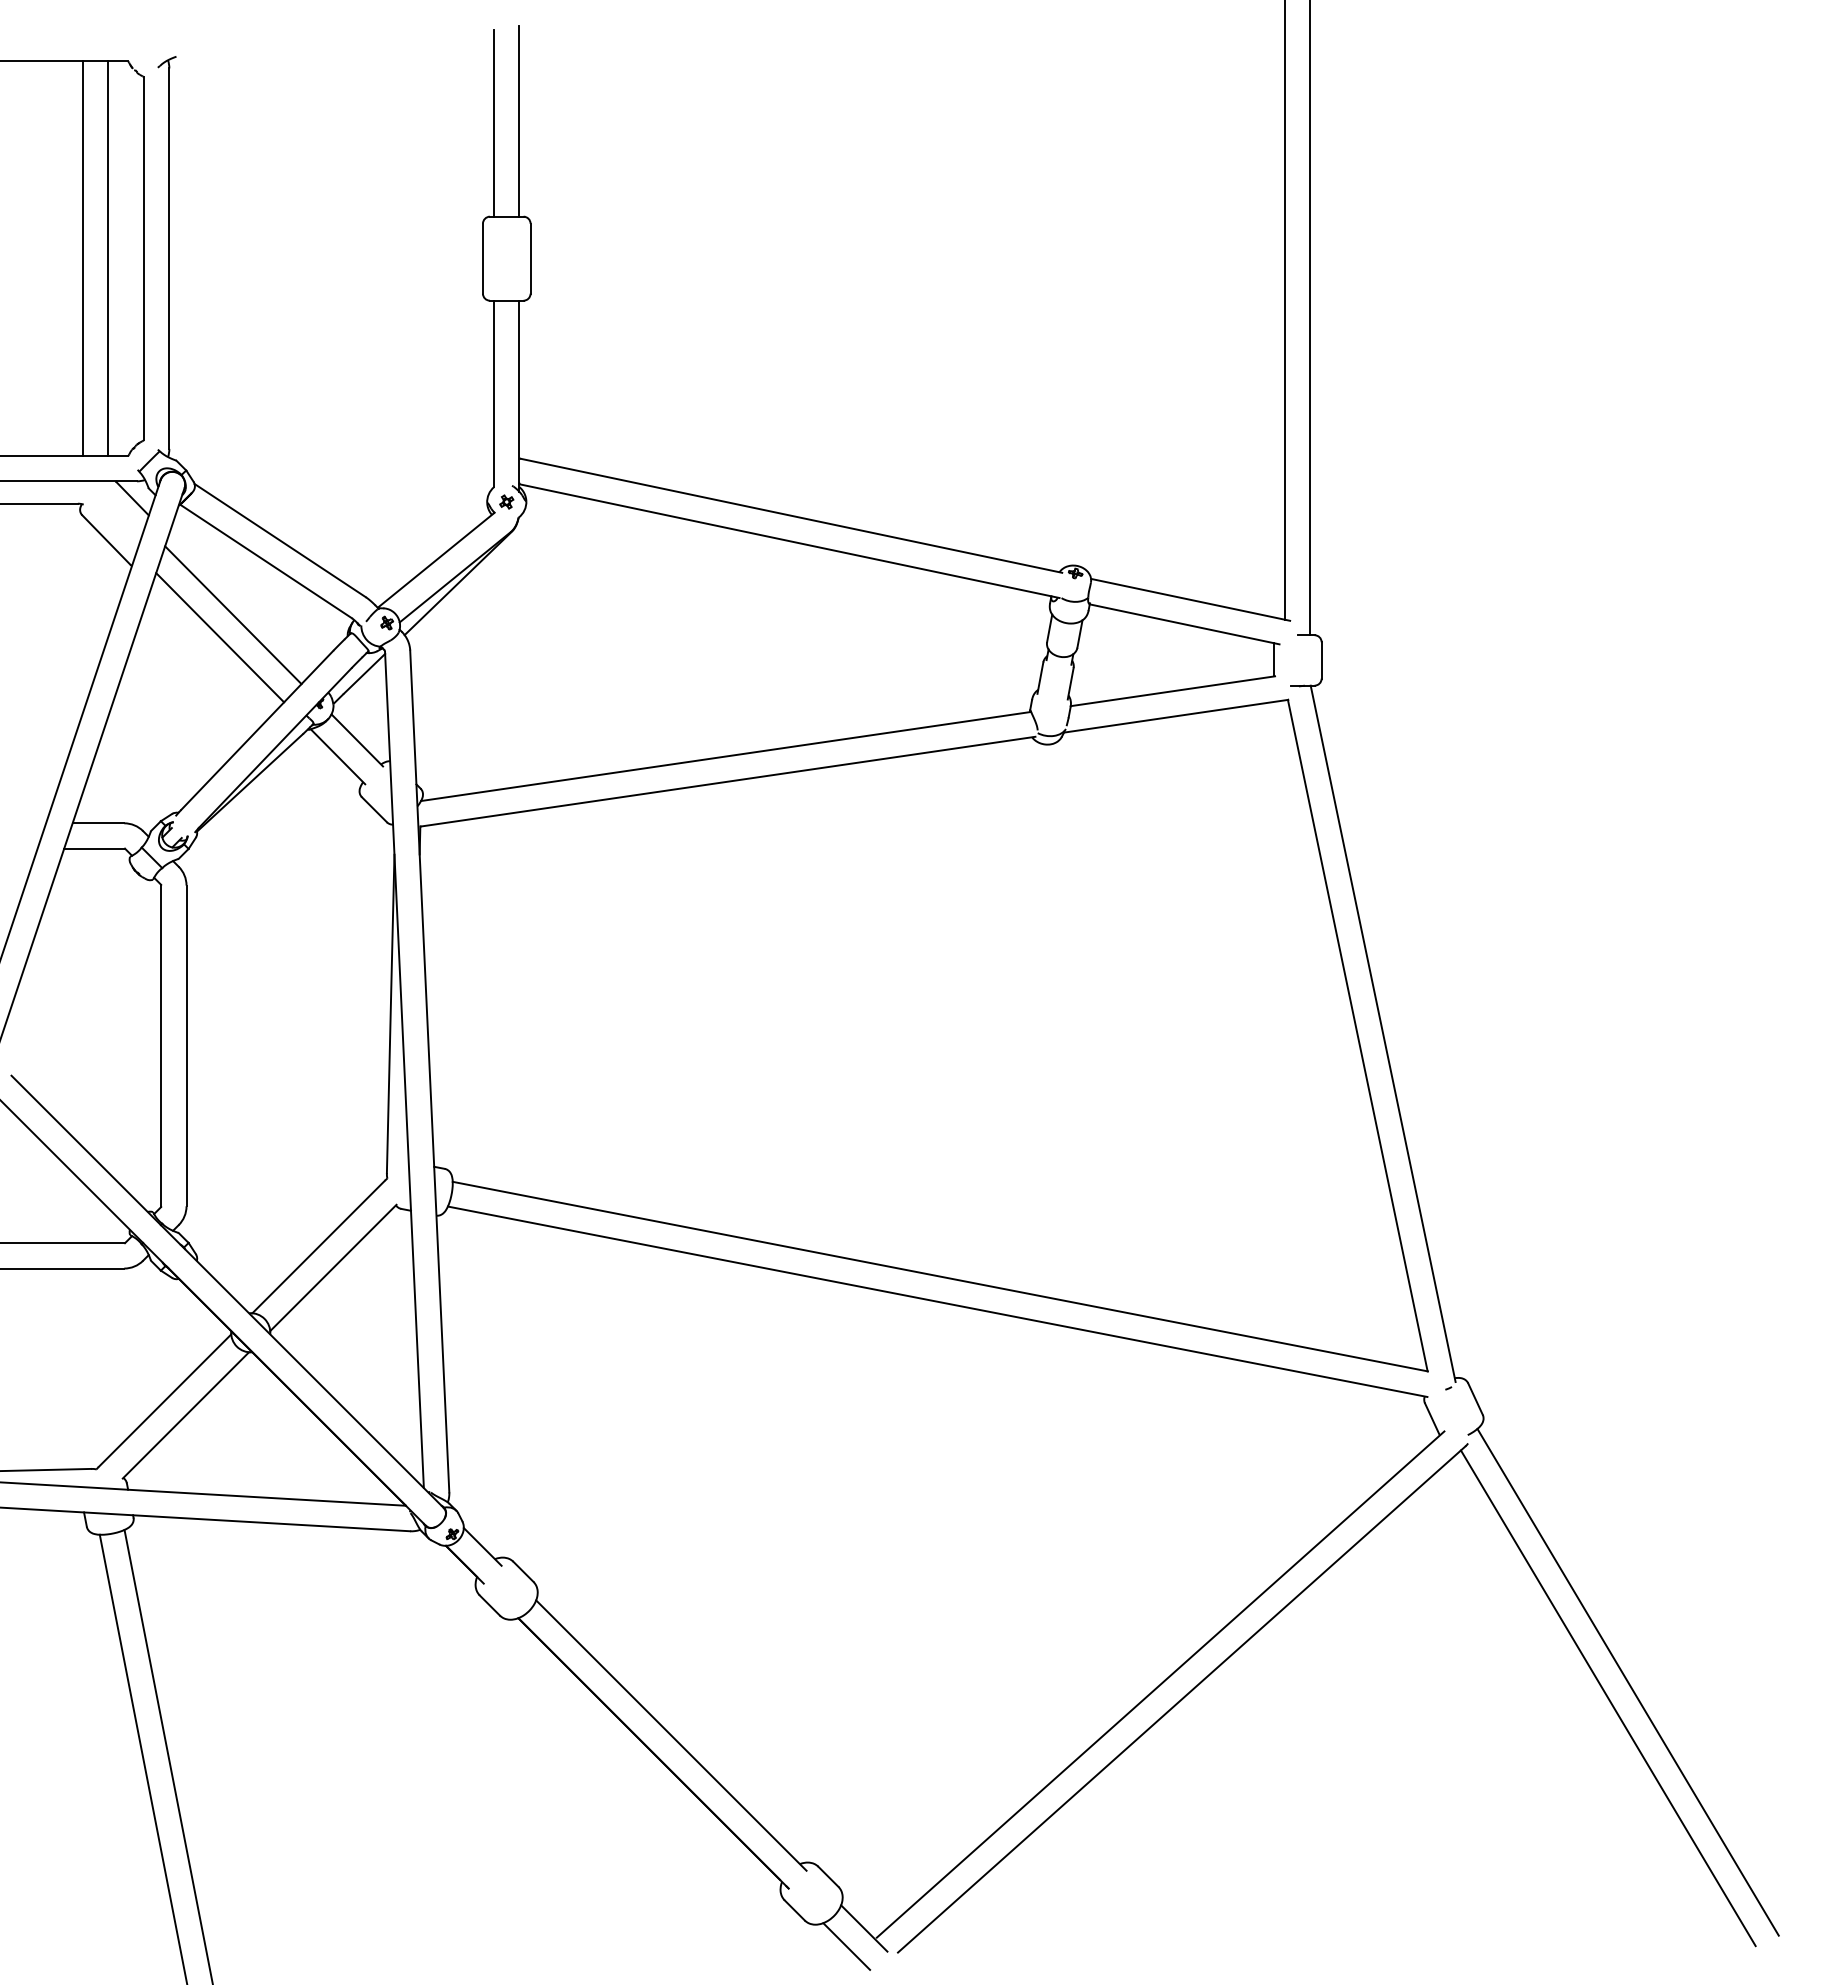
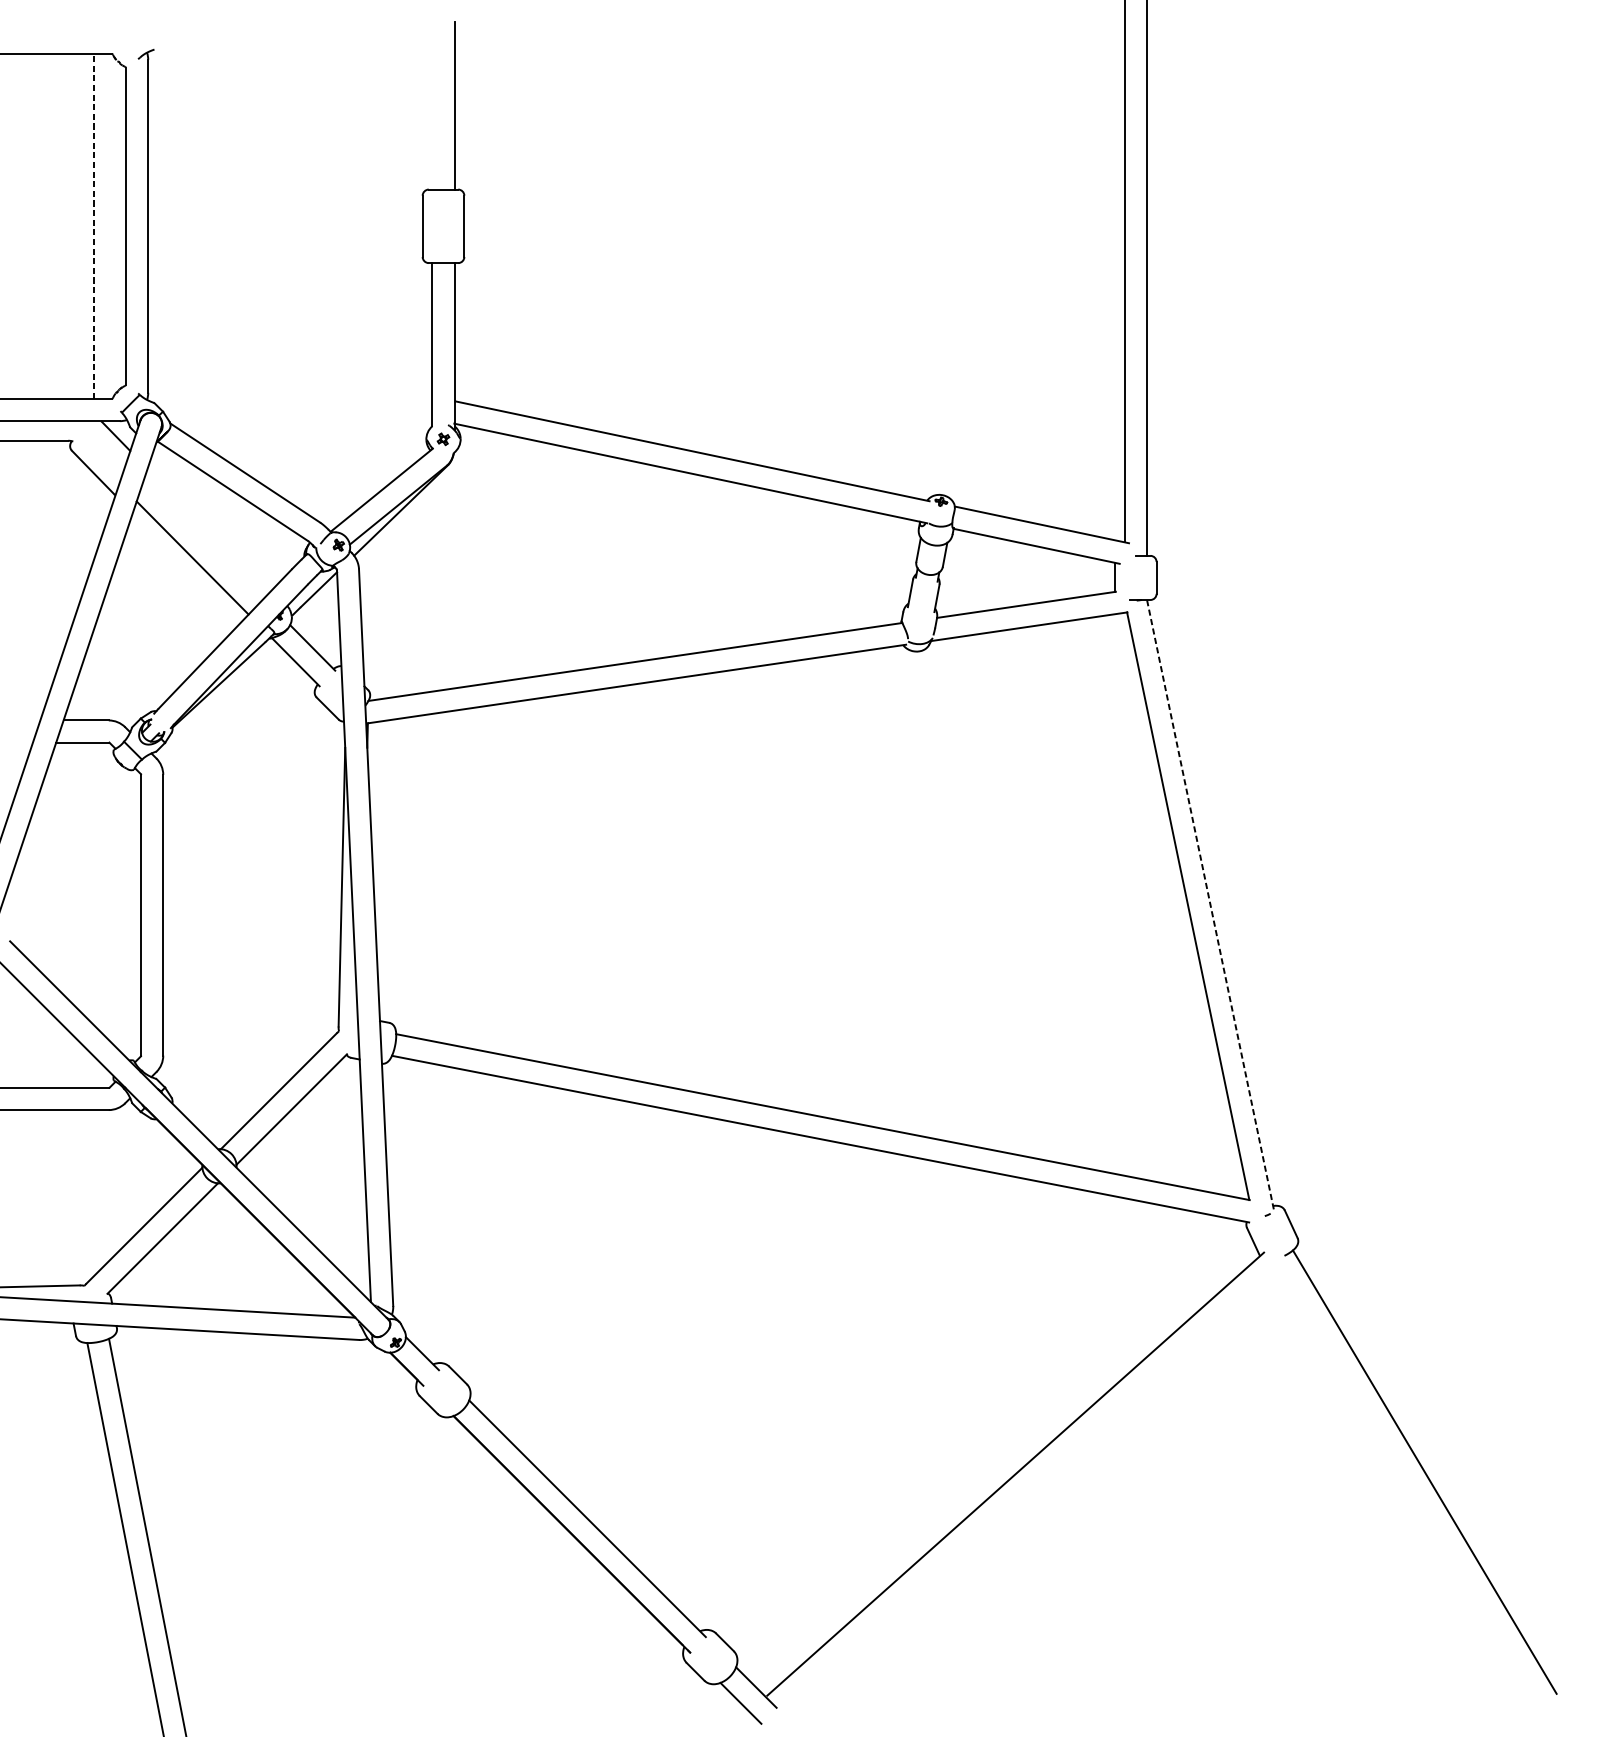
line: (494, 123) -> (432, 108), removed
line: (82, 258) -> (72, 226), removed
line: (107, 258) -> (94, 226), solid -> dashed
line: (233, 615) -> (204, 538), removed
line: (1383, 1033) -> (1210, 904), solid -> dashed
part: (1265, 1626) -> (1107, 1423), removed

